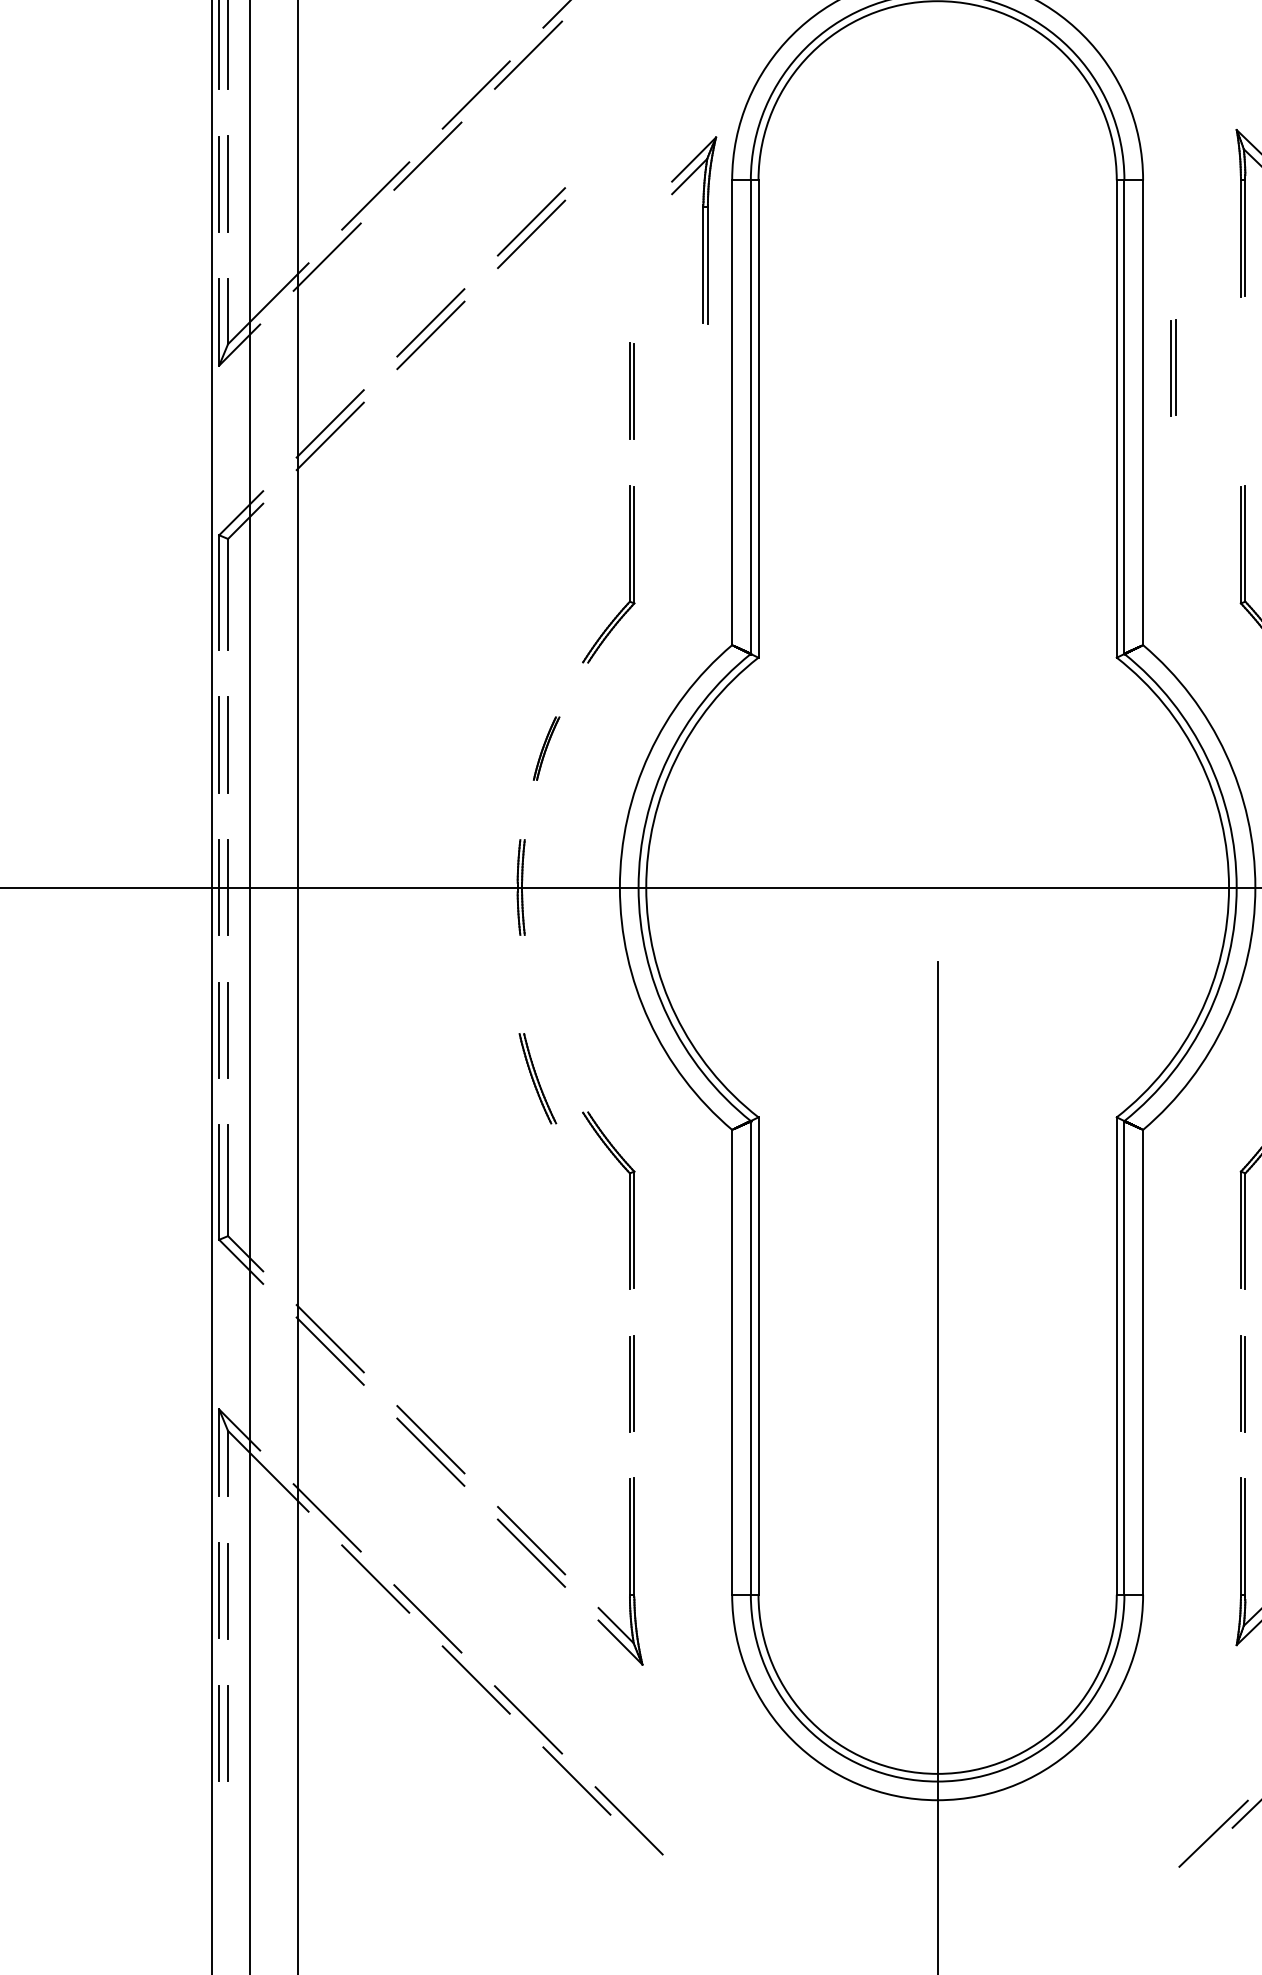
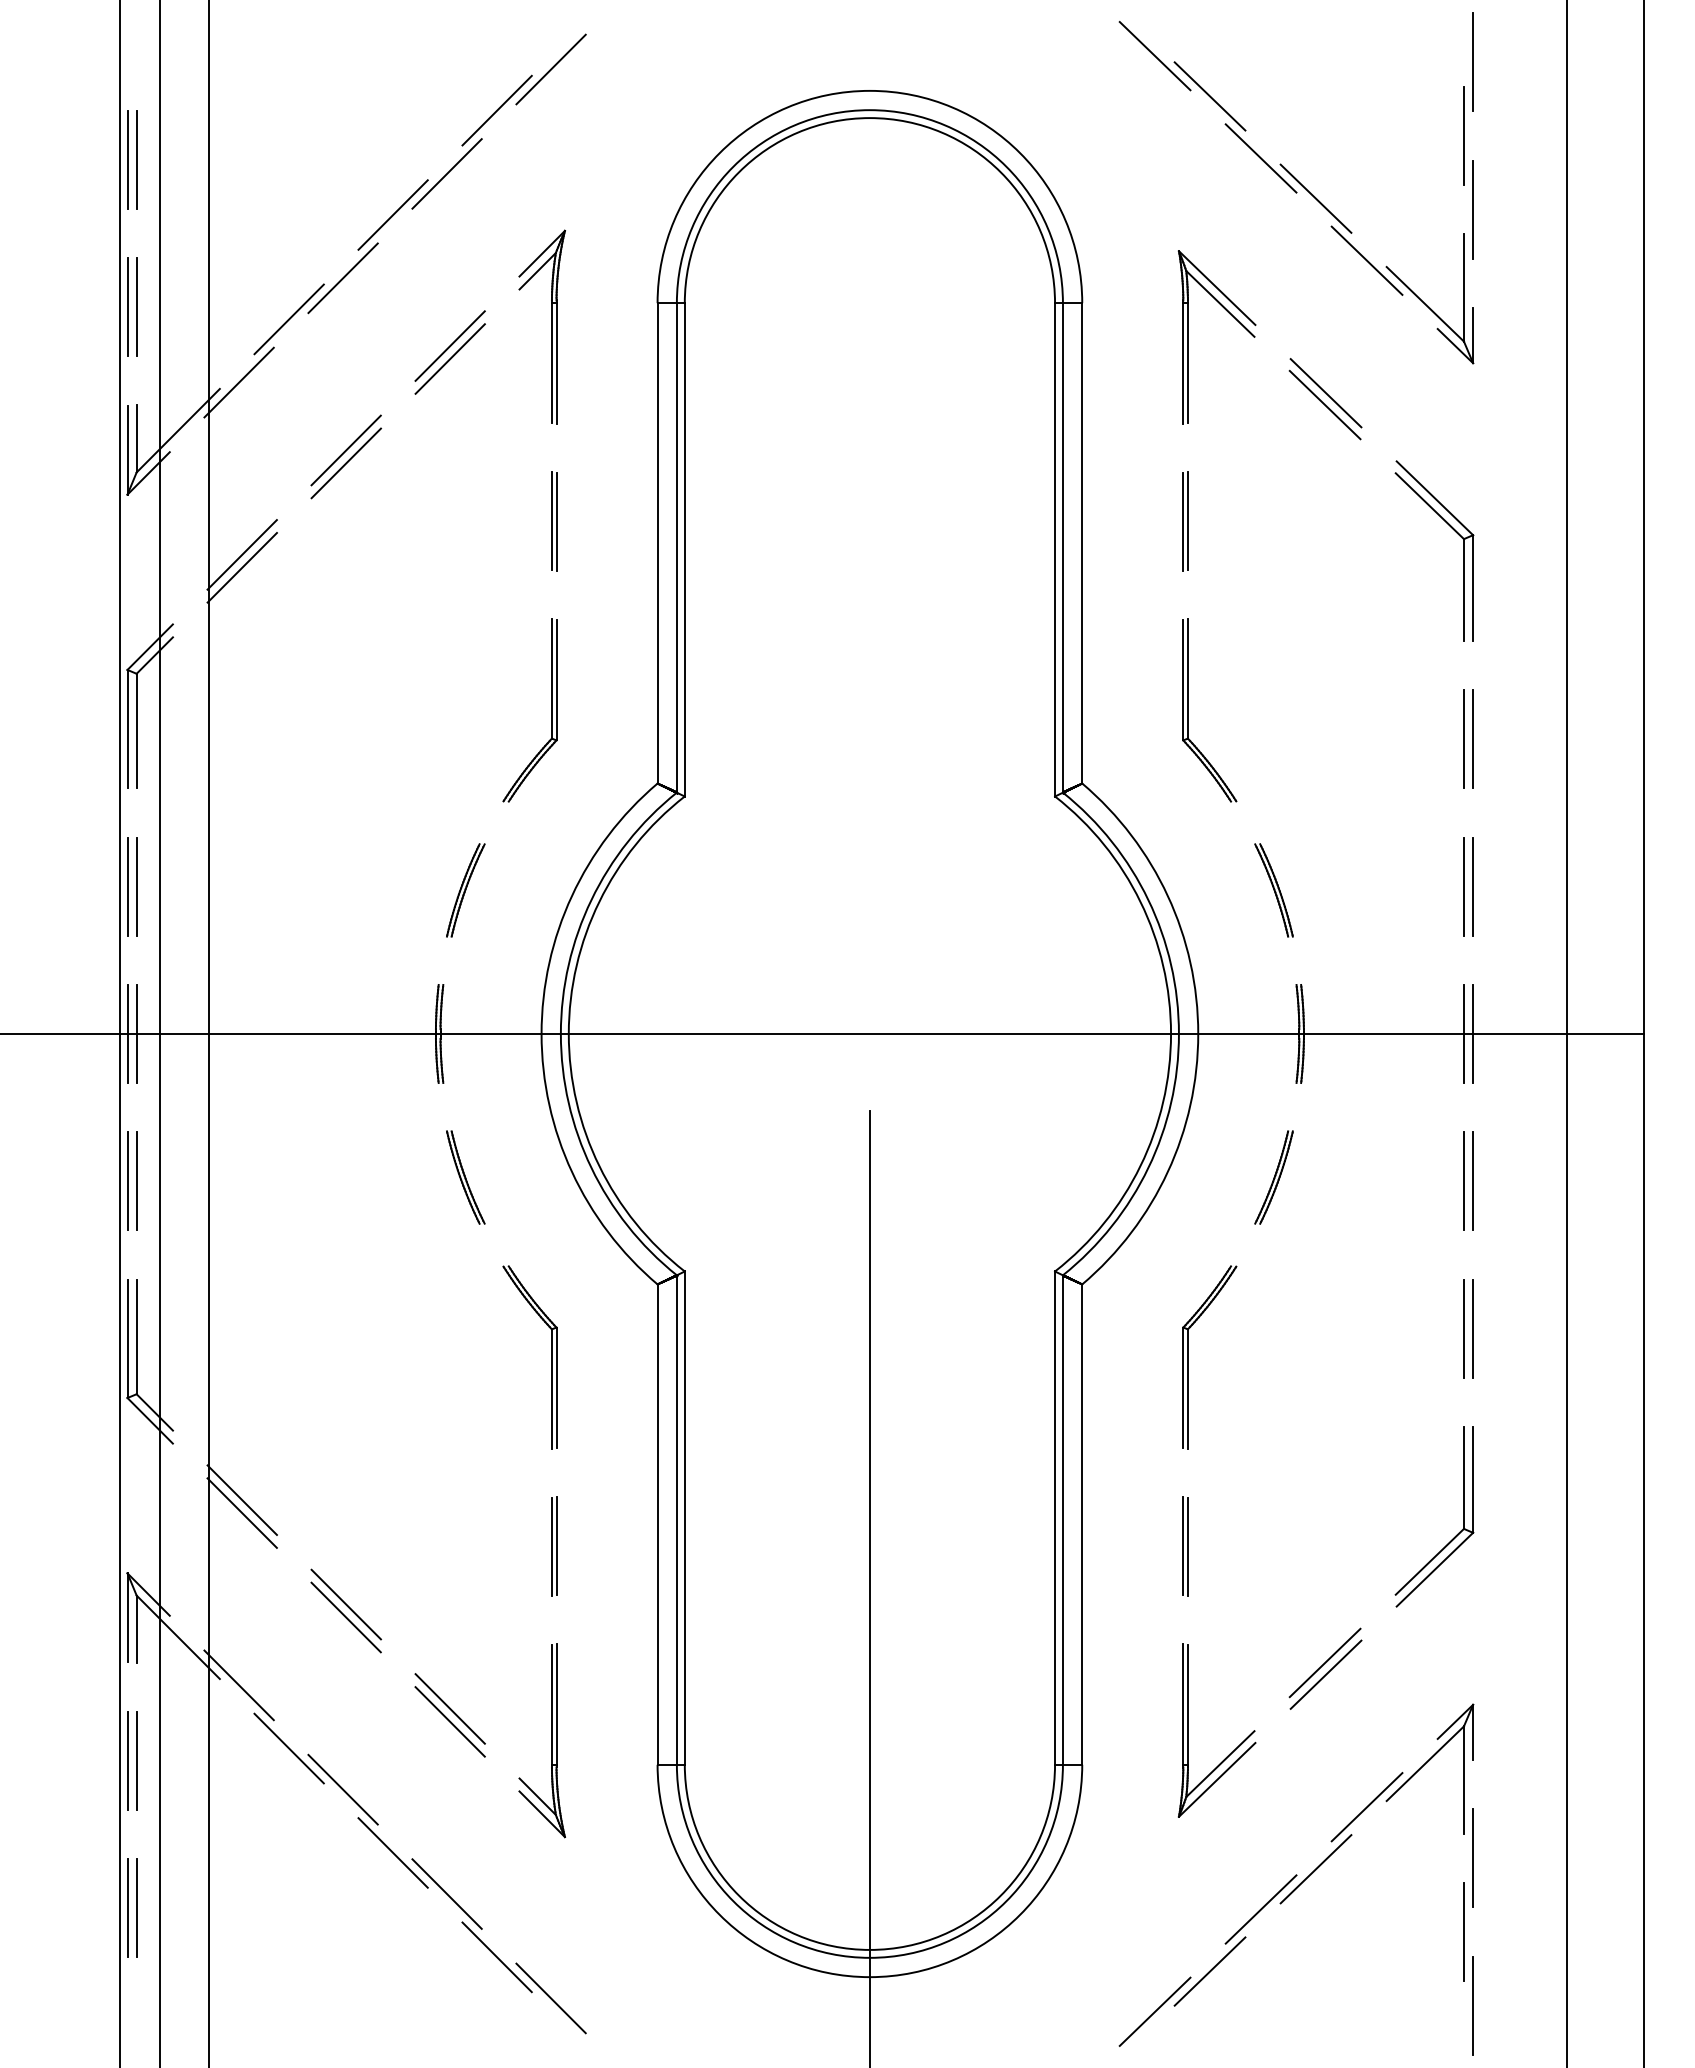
part: (703, 229) -> (551, 326), moved
part: (1173, 368) -> (1185, 521), moved
part: (546, 748) -> (465, 890), size x1.43
part: (537, 1078) -> (465, 1177), moved

